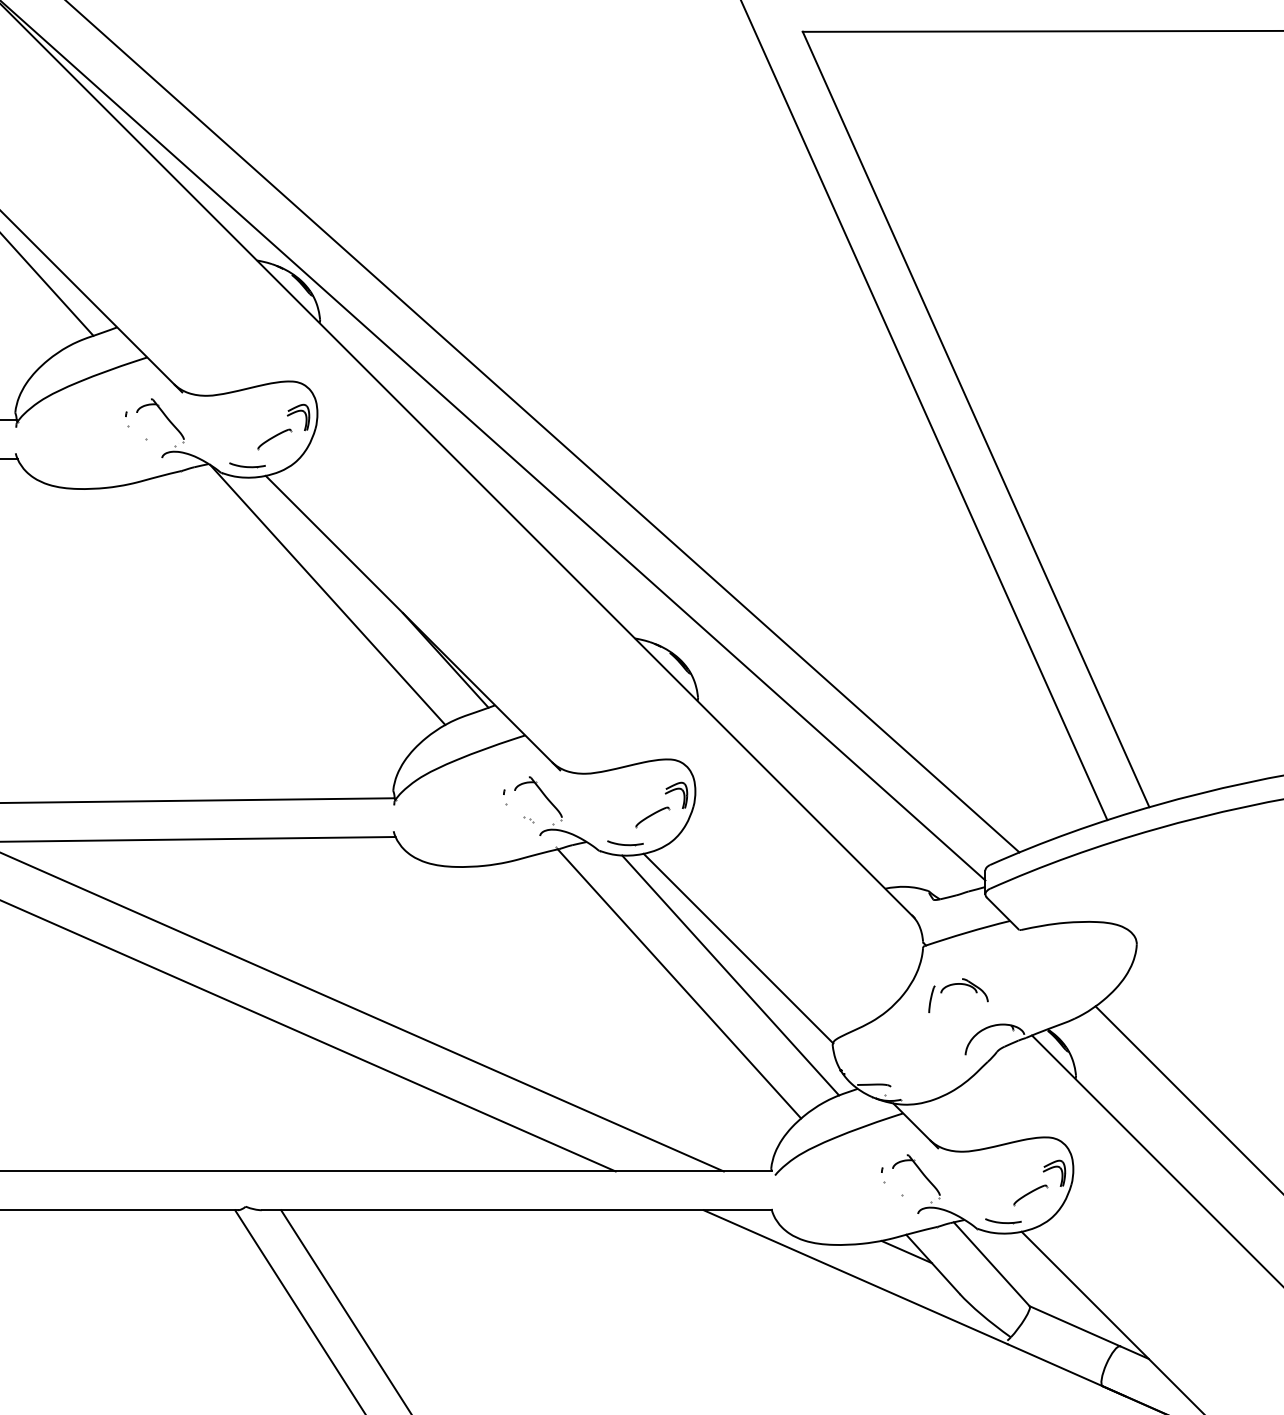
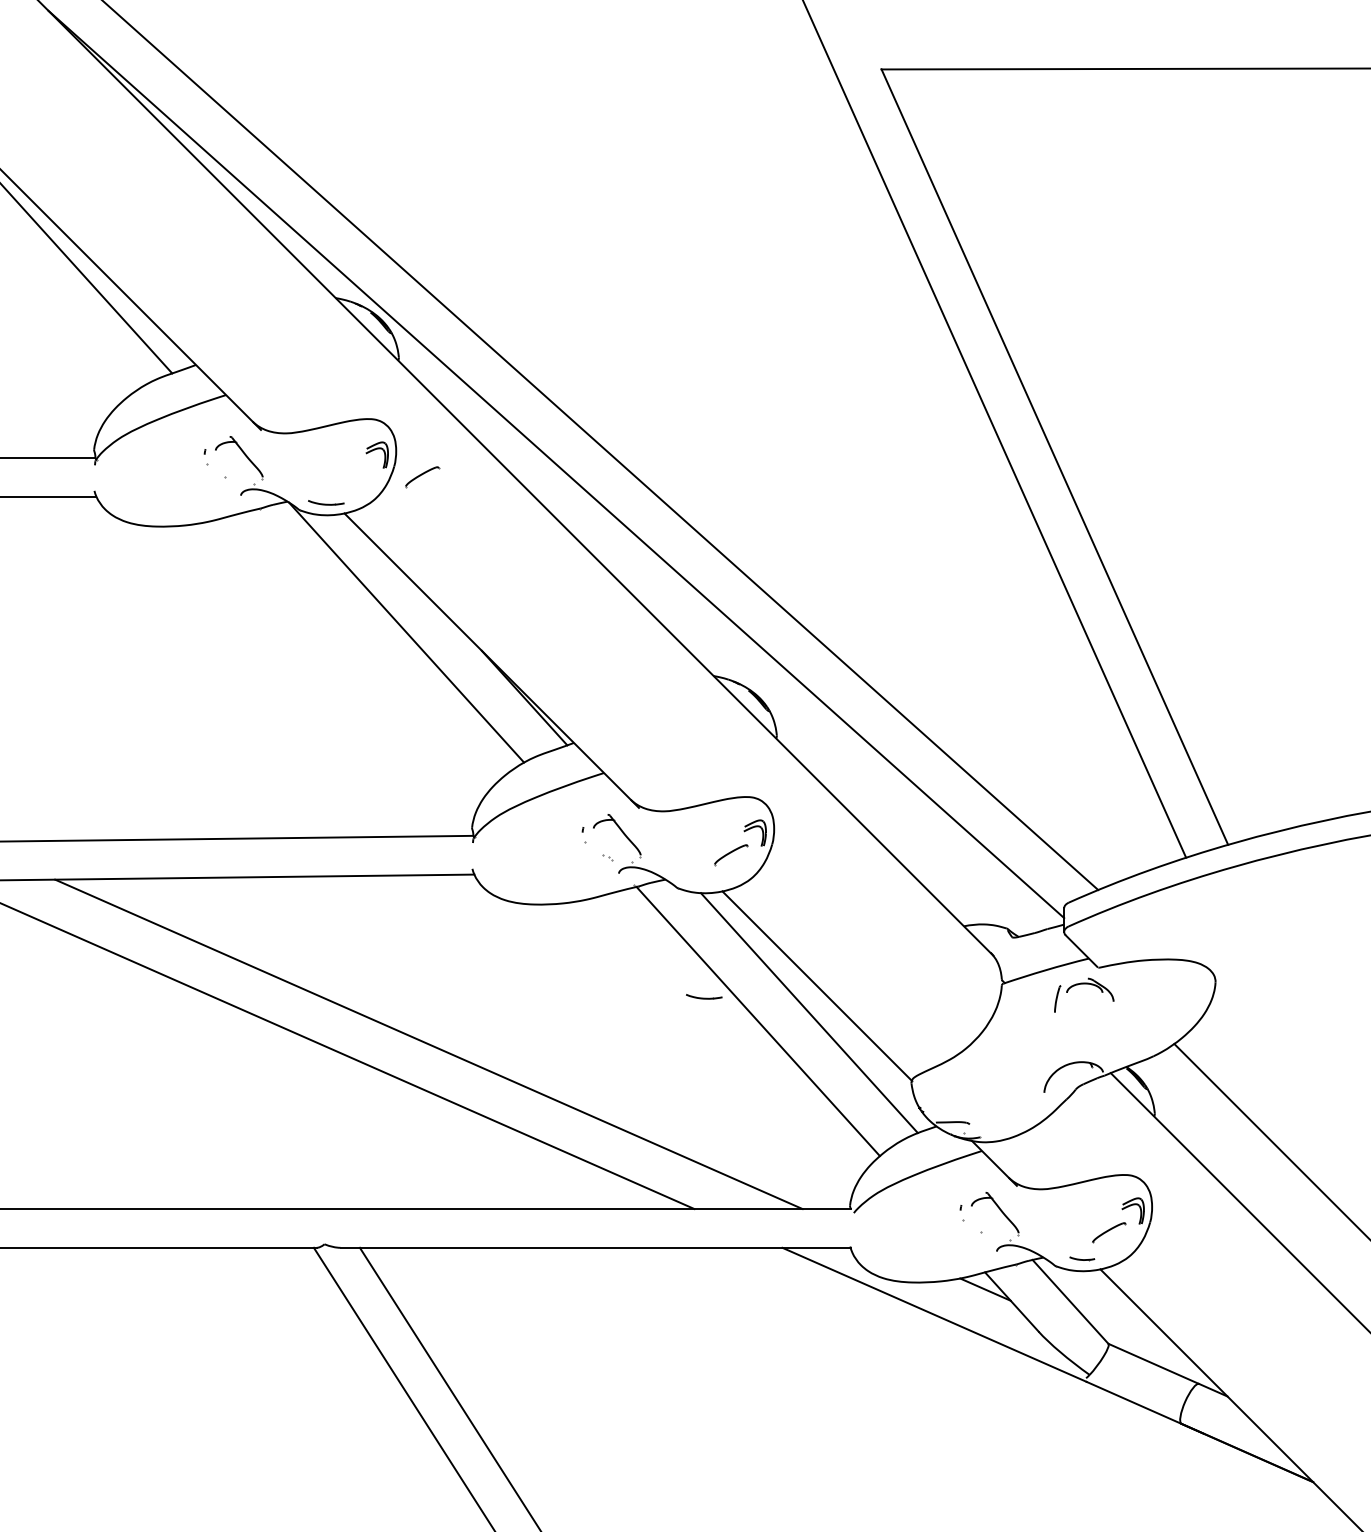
part: (274, 439) -> (422, 477), moved
part: (625, 842) -> (704, 996), moved
part: (958, 984) -> (1084, 984), moved
part: (1003, 1220) -> (1082, 1258), size x0.7

